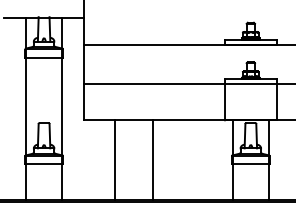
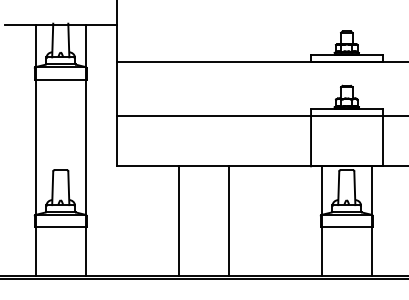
line: (115, 159) -> (178, 220), moved
line: (152, 159) -> (228, 220), moved

